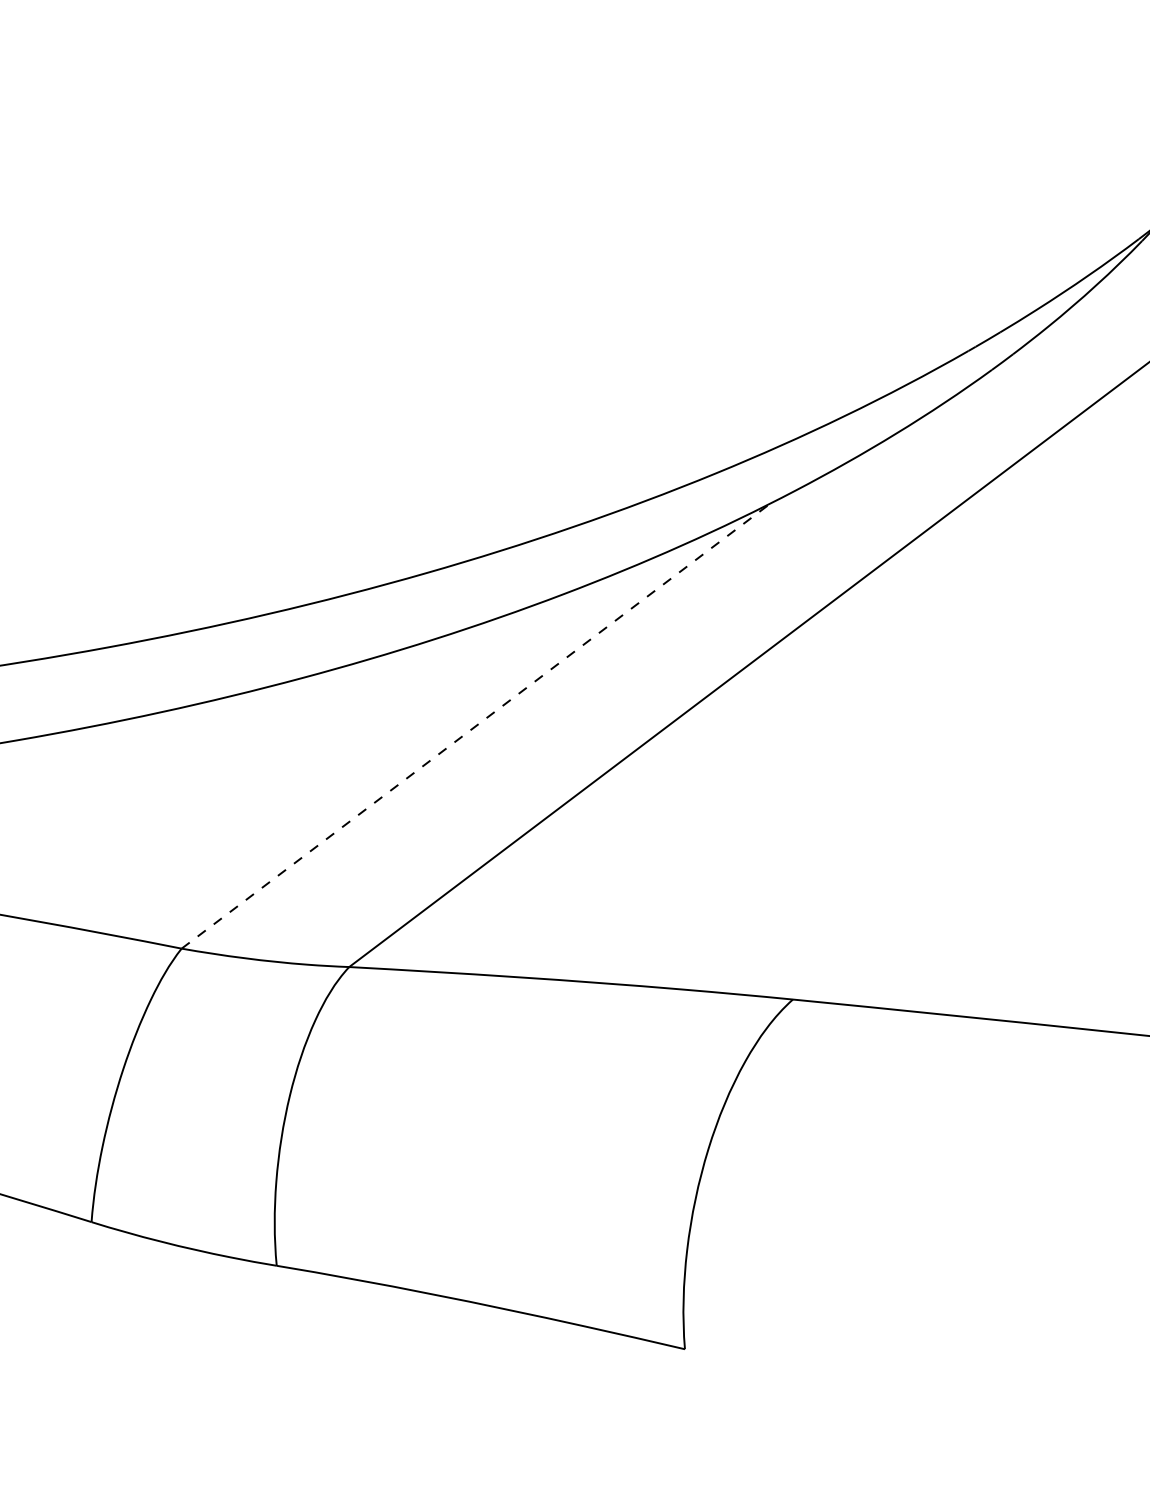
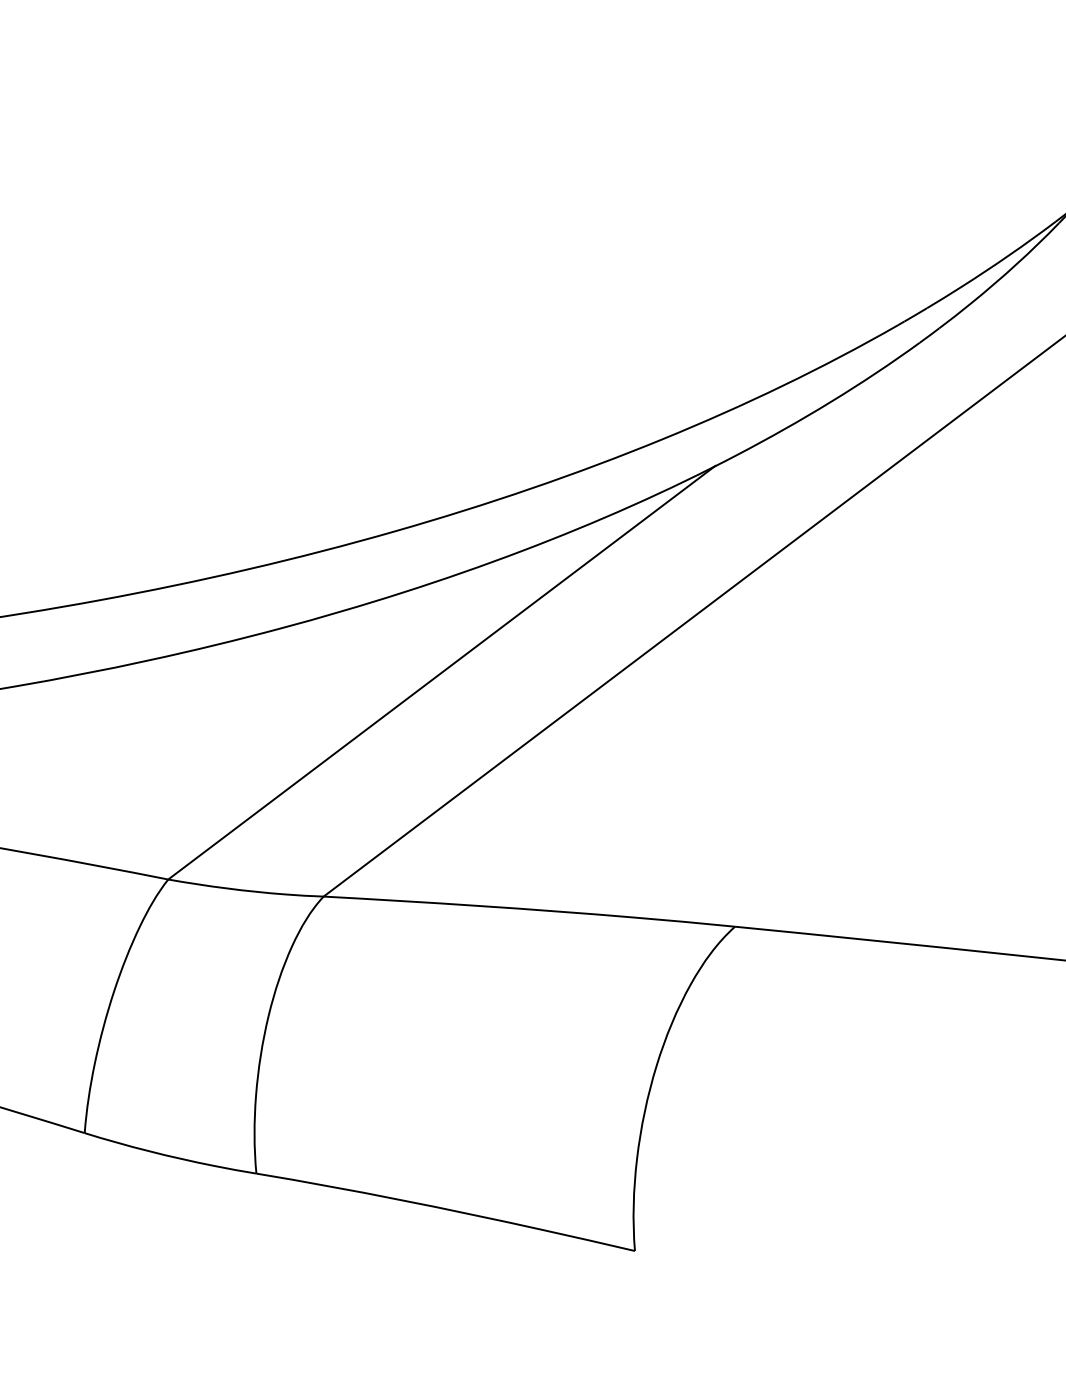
line: (476, 725) -> (441, 672), dashed -> solid

